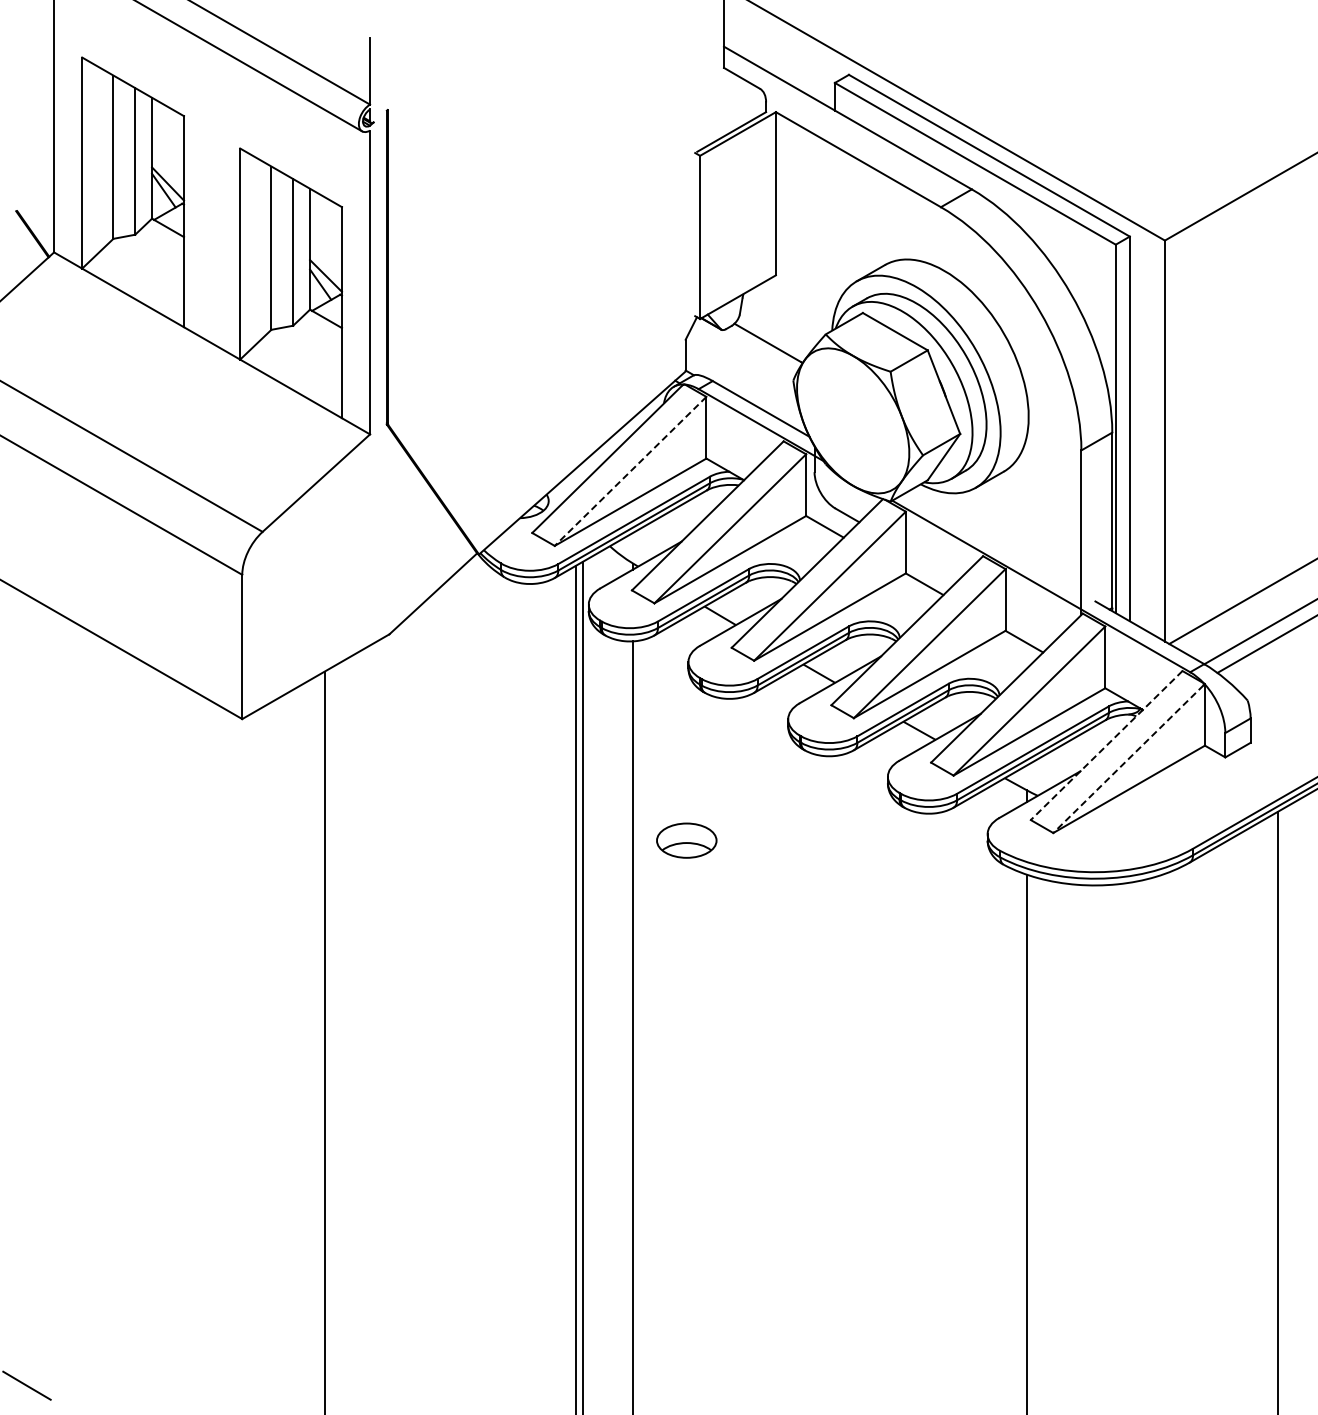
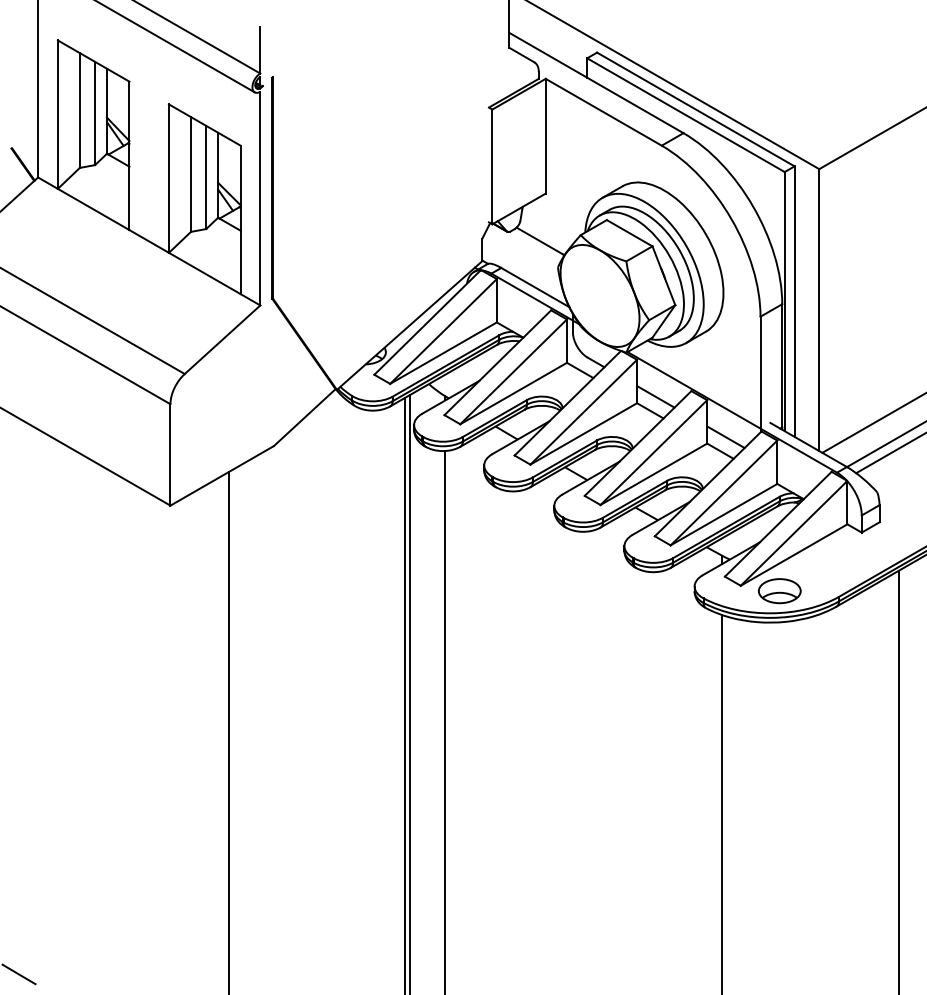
line: (630, 471) -> (443, 331), dashed -> solid
line: (932, 564) -> (655, 396), added
line: (1031, 621) -> (725, 437), added
line: (1106, 745) -> (778, 524), dashed -> solid
line: (1128, 759) -> (793, 534), dashed -> solid
part: (686, 840) -> (779, 591), moved

